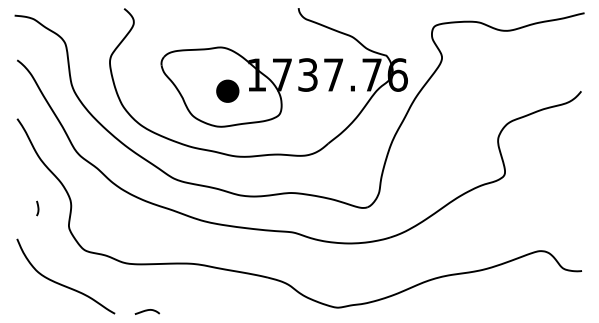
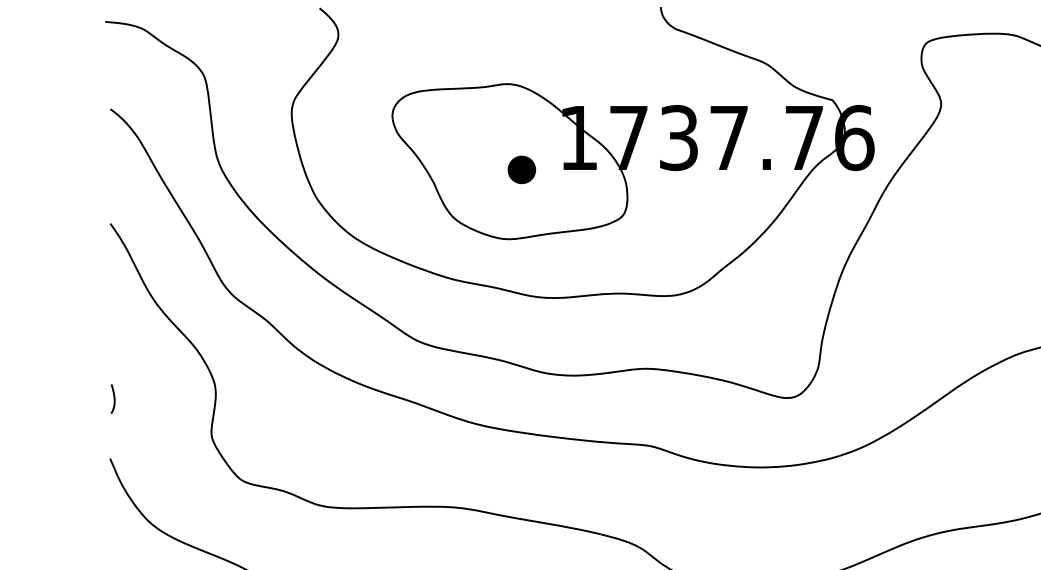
part: (227, 91) -> (521, 170), size x0.62
curve: (37, 208) -> (112, 399), moved

